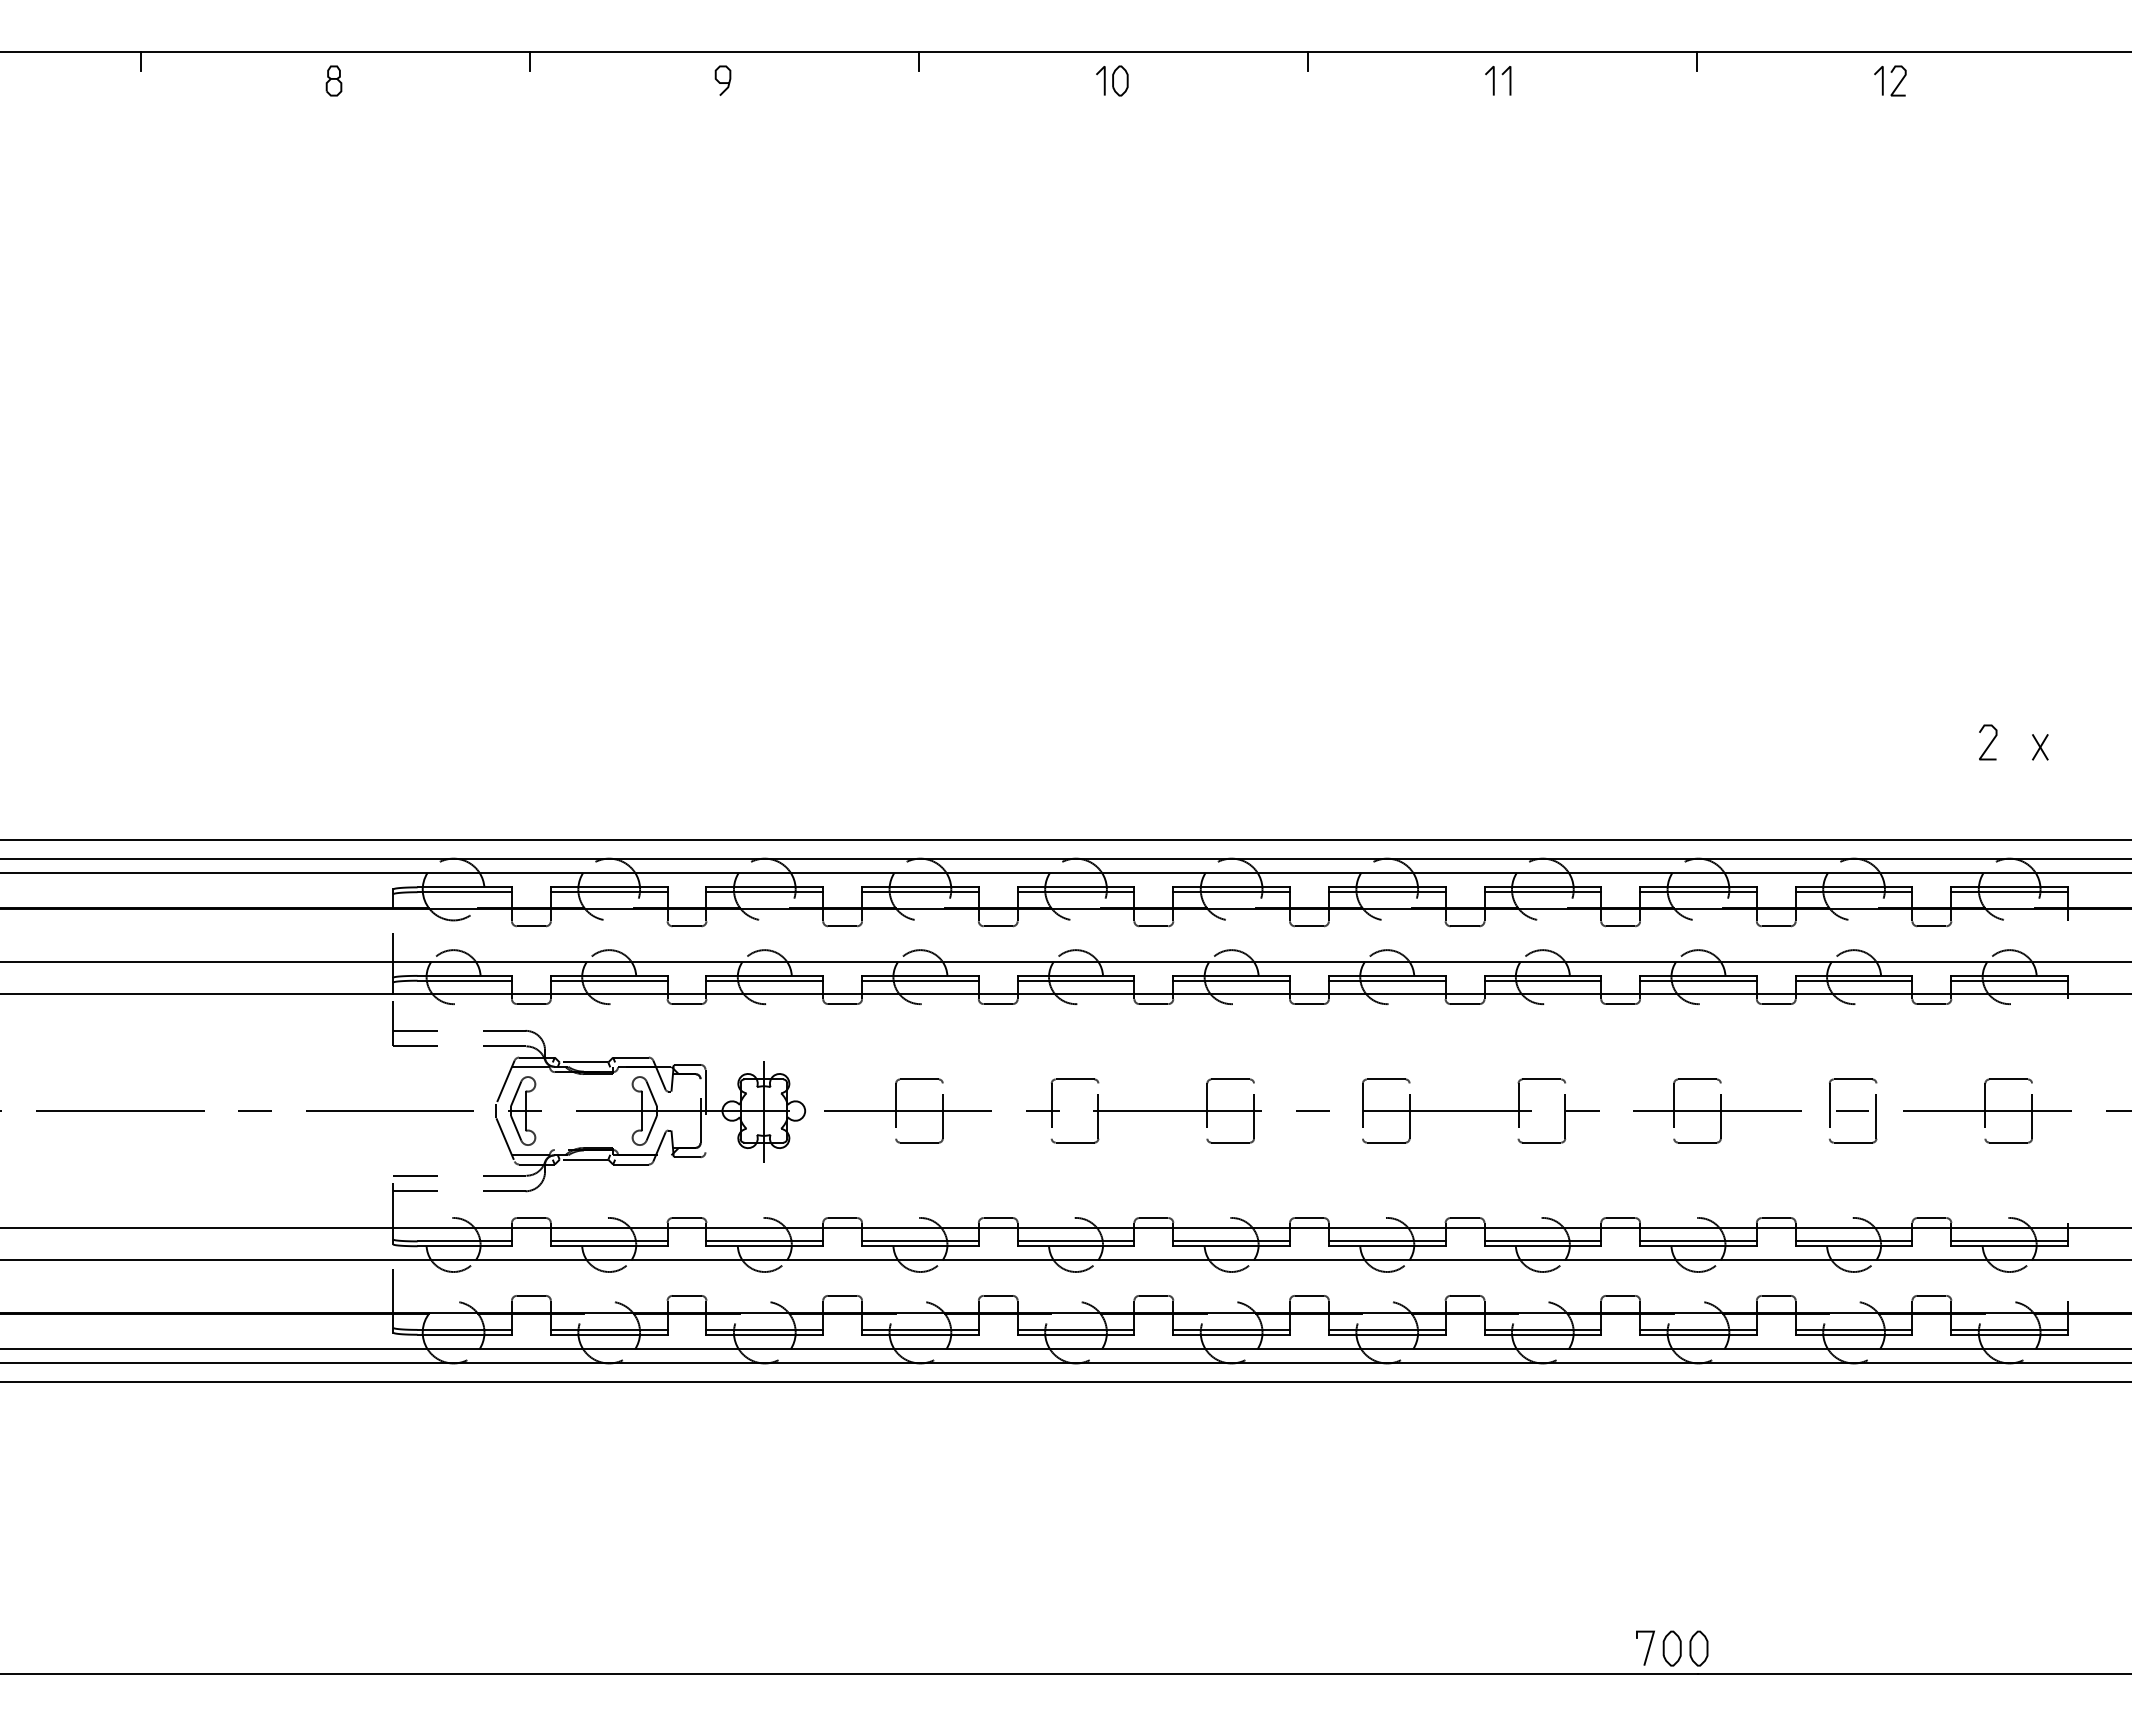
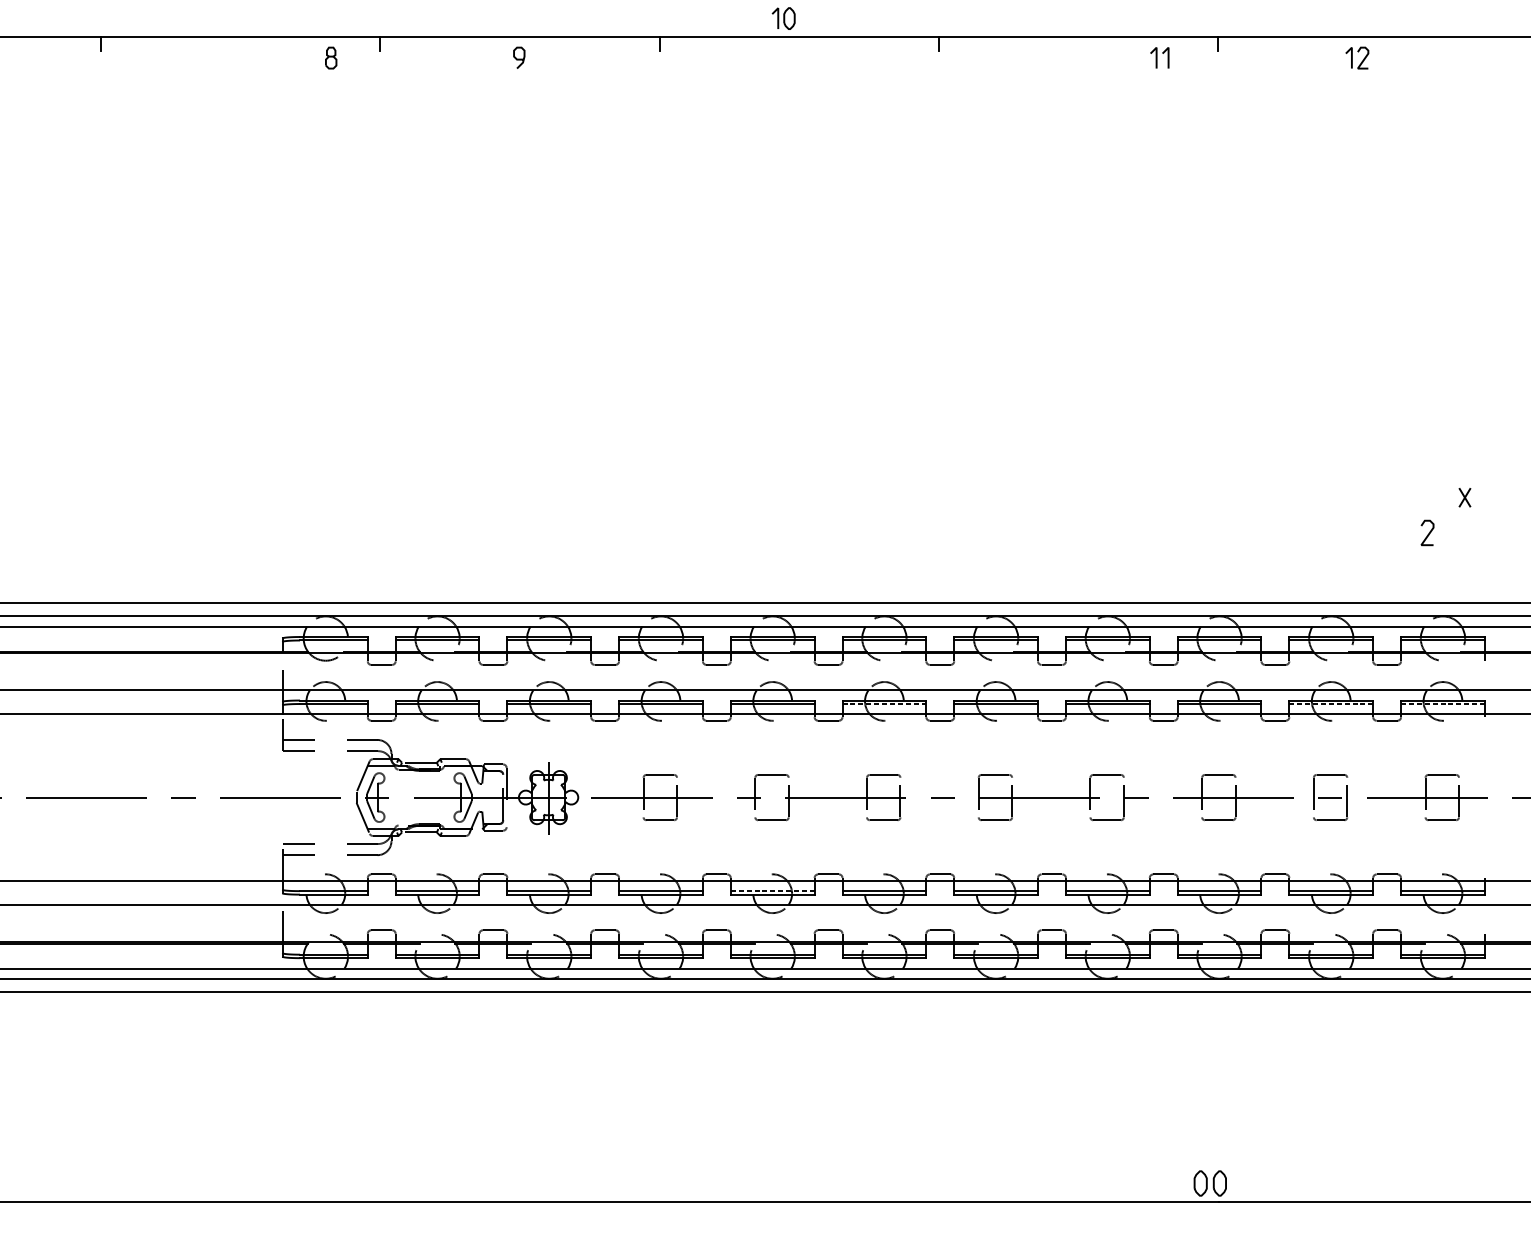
part: (333, 80) -> (330, 57), moved
part: (1112, 80) -> (783, 18), moved
part: (1498, 80) -> (1159, 57), moved
part: (2040, 747) -> (1465, 497), moved
line: (1232, 980) -> (885, 703), solid -> dashed
line: (1854, 980) -> (1331, 703), solid -> dashed
line: (2010, 980) -> (1443, 703), solid -> dashed
line: (1076, 1241) -> (773, 891), solid -> dashed
line: (1648, 1647) -> (1183, 1182), removed

